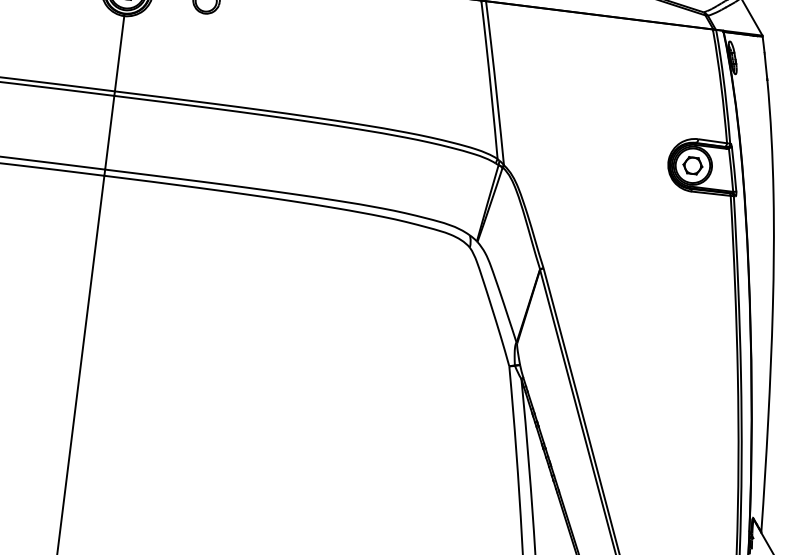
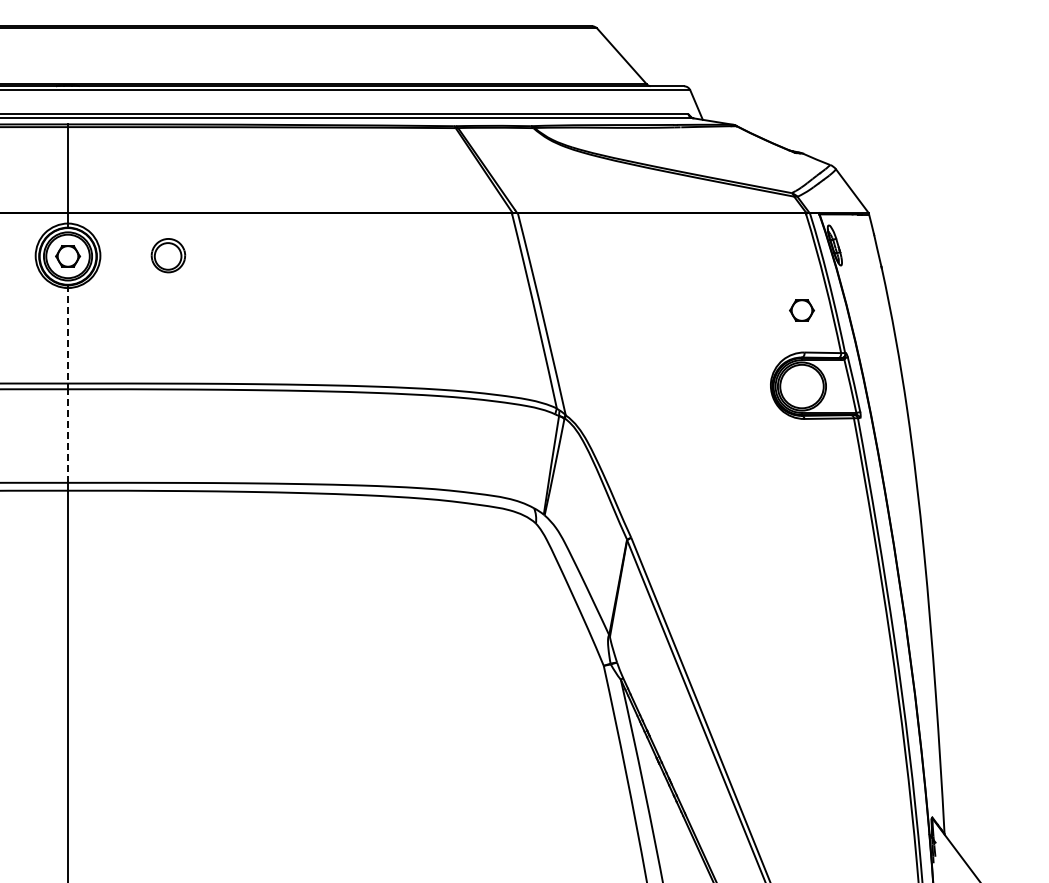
line: (119, 53) -> (68, 335), solid -> dashed
line: (110, 133) -> (68, 436), solid -> dashed
part: (692, 165) -> (801, 310), moved

